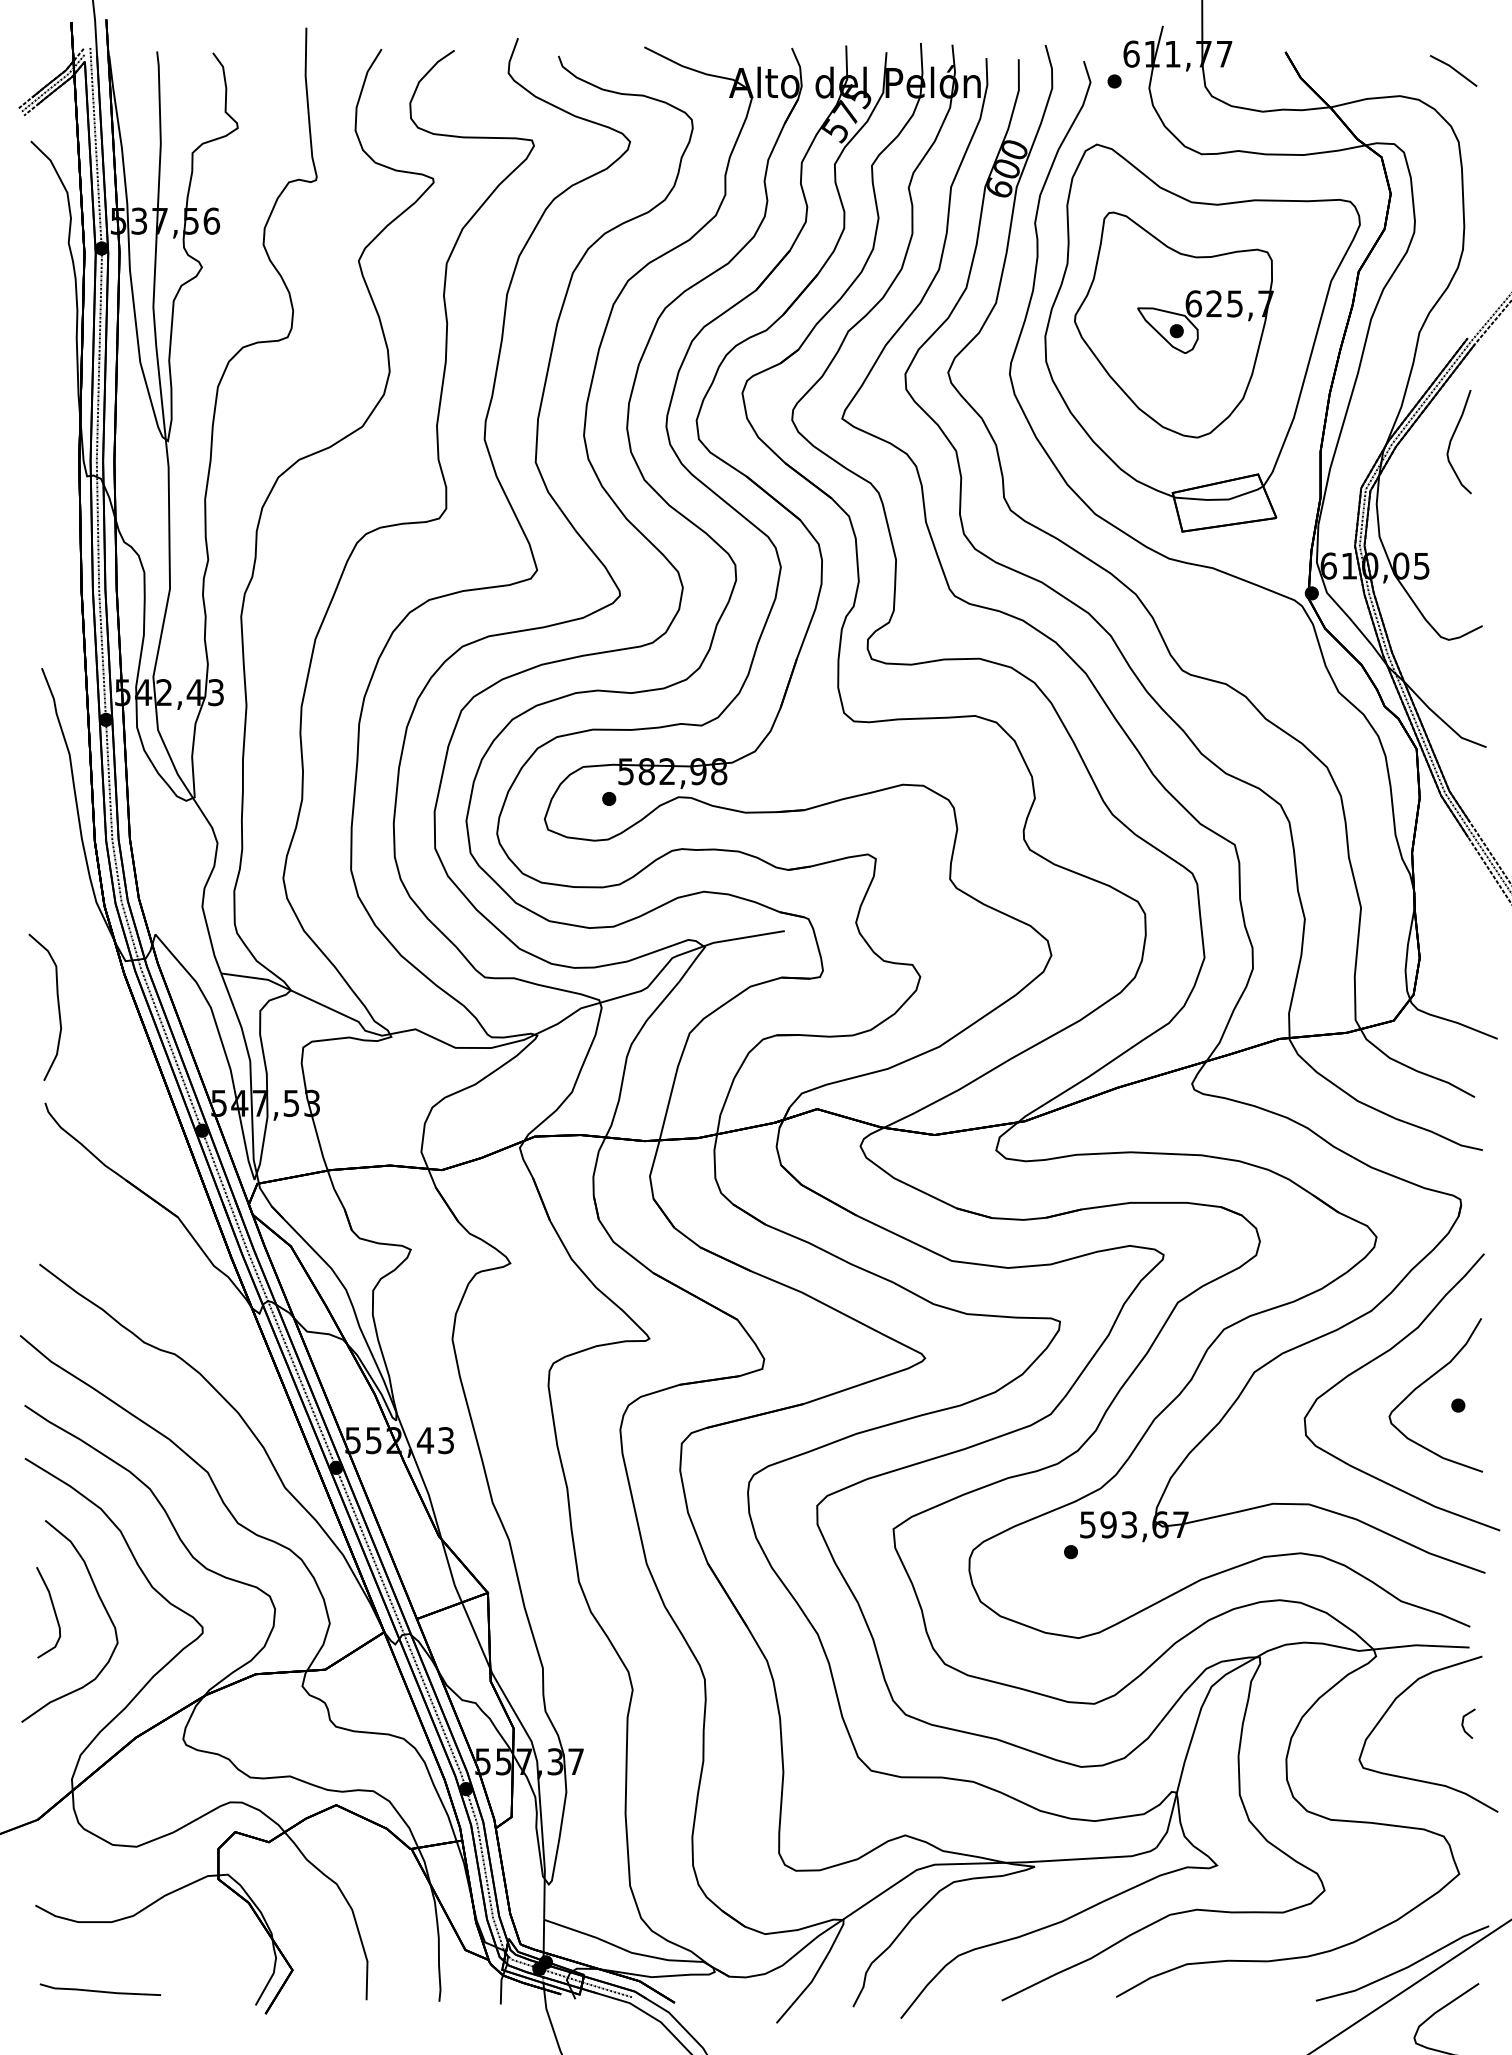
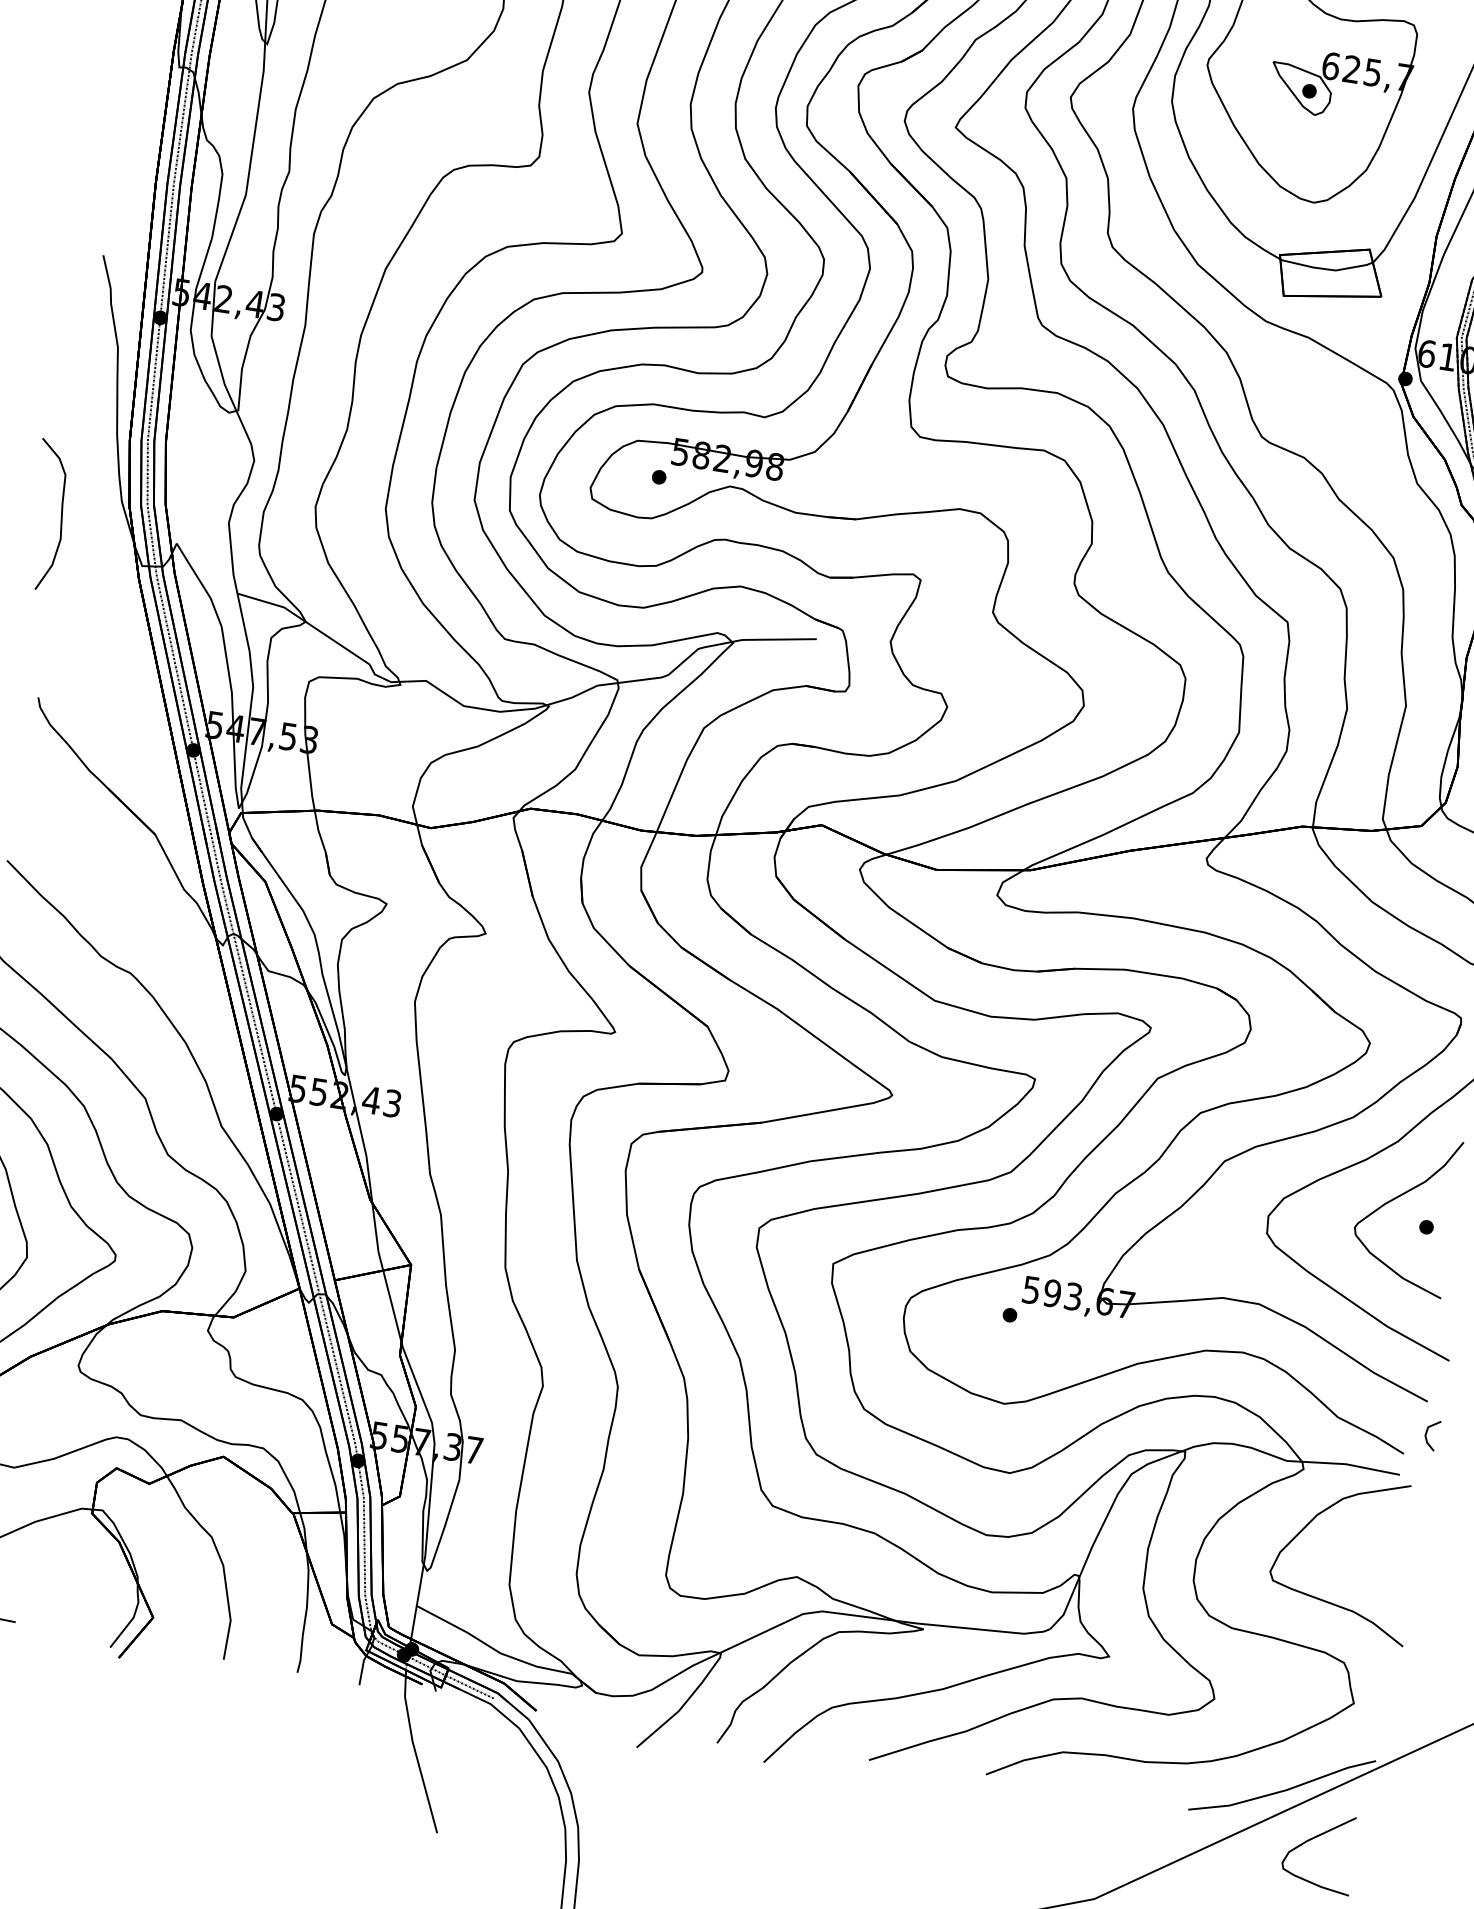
curve: (57, 1005) -> (60, 515), moved
line: (1463, 1723) -> (1426, 1434), moved

